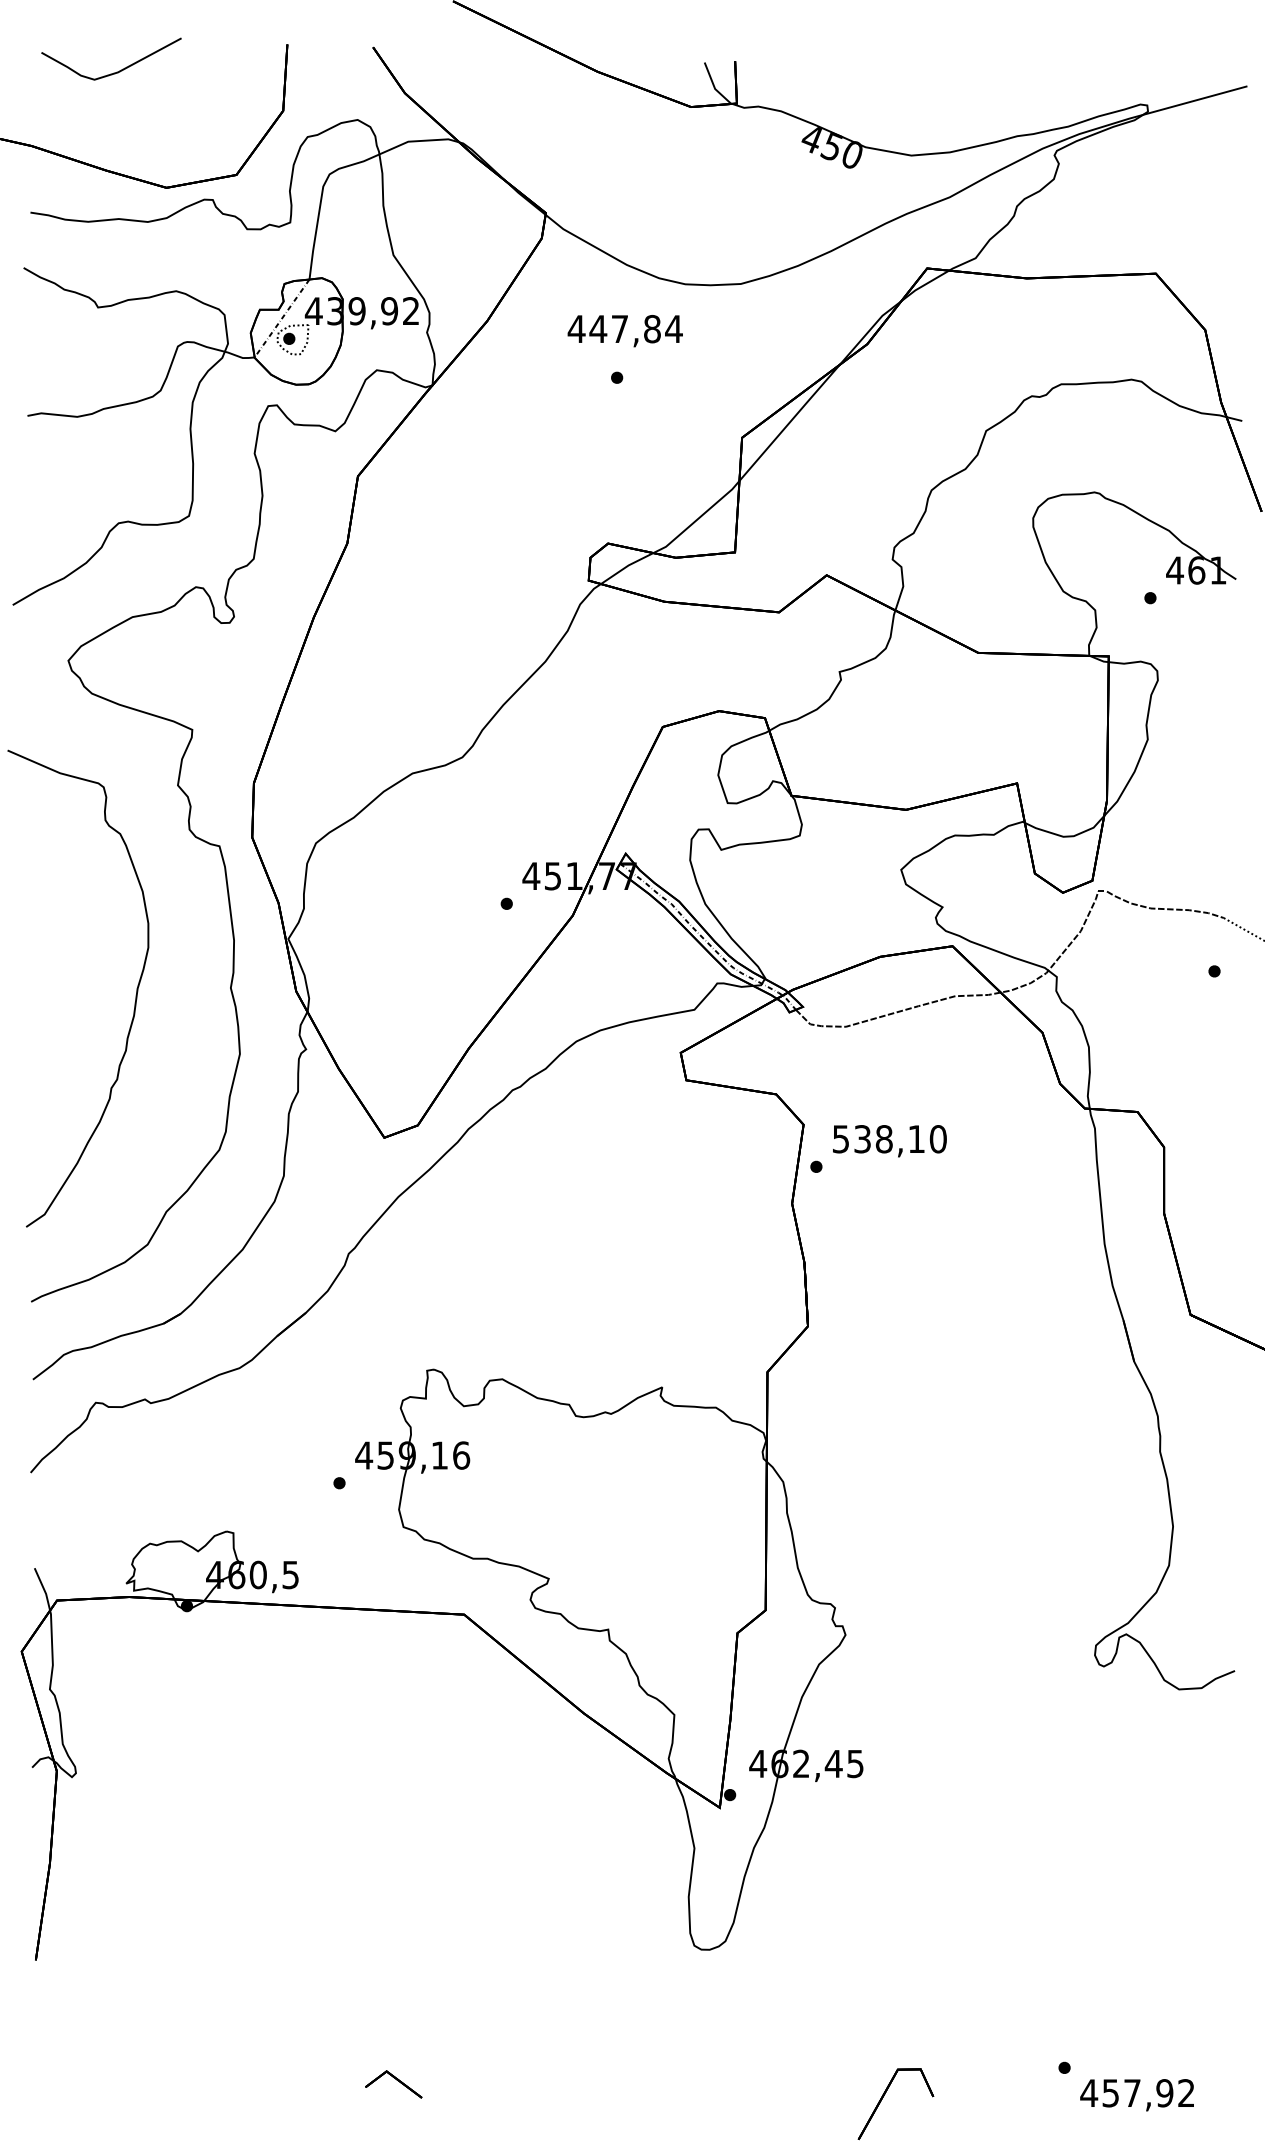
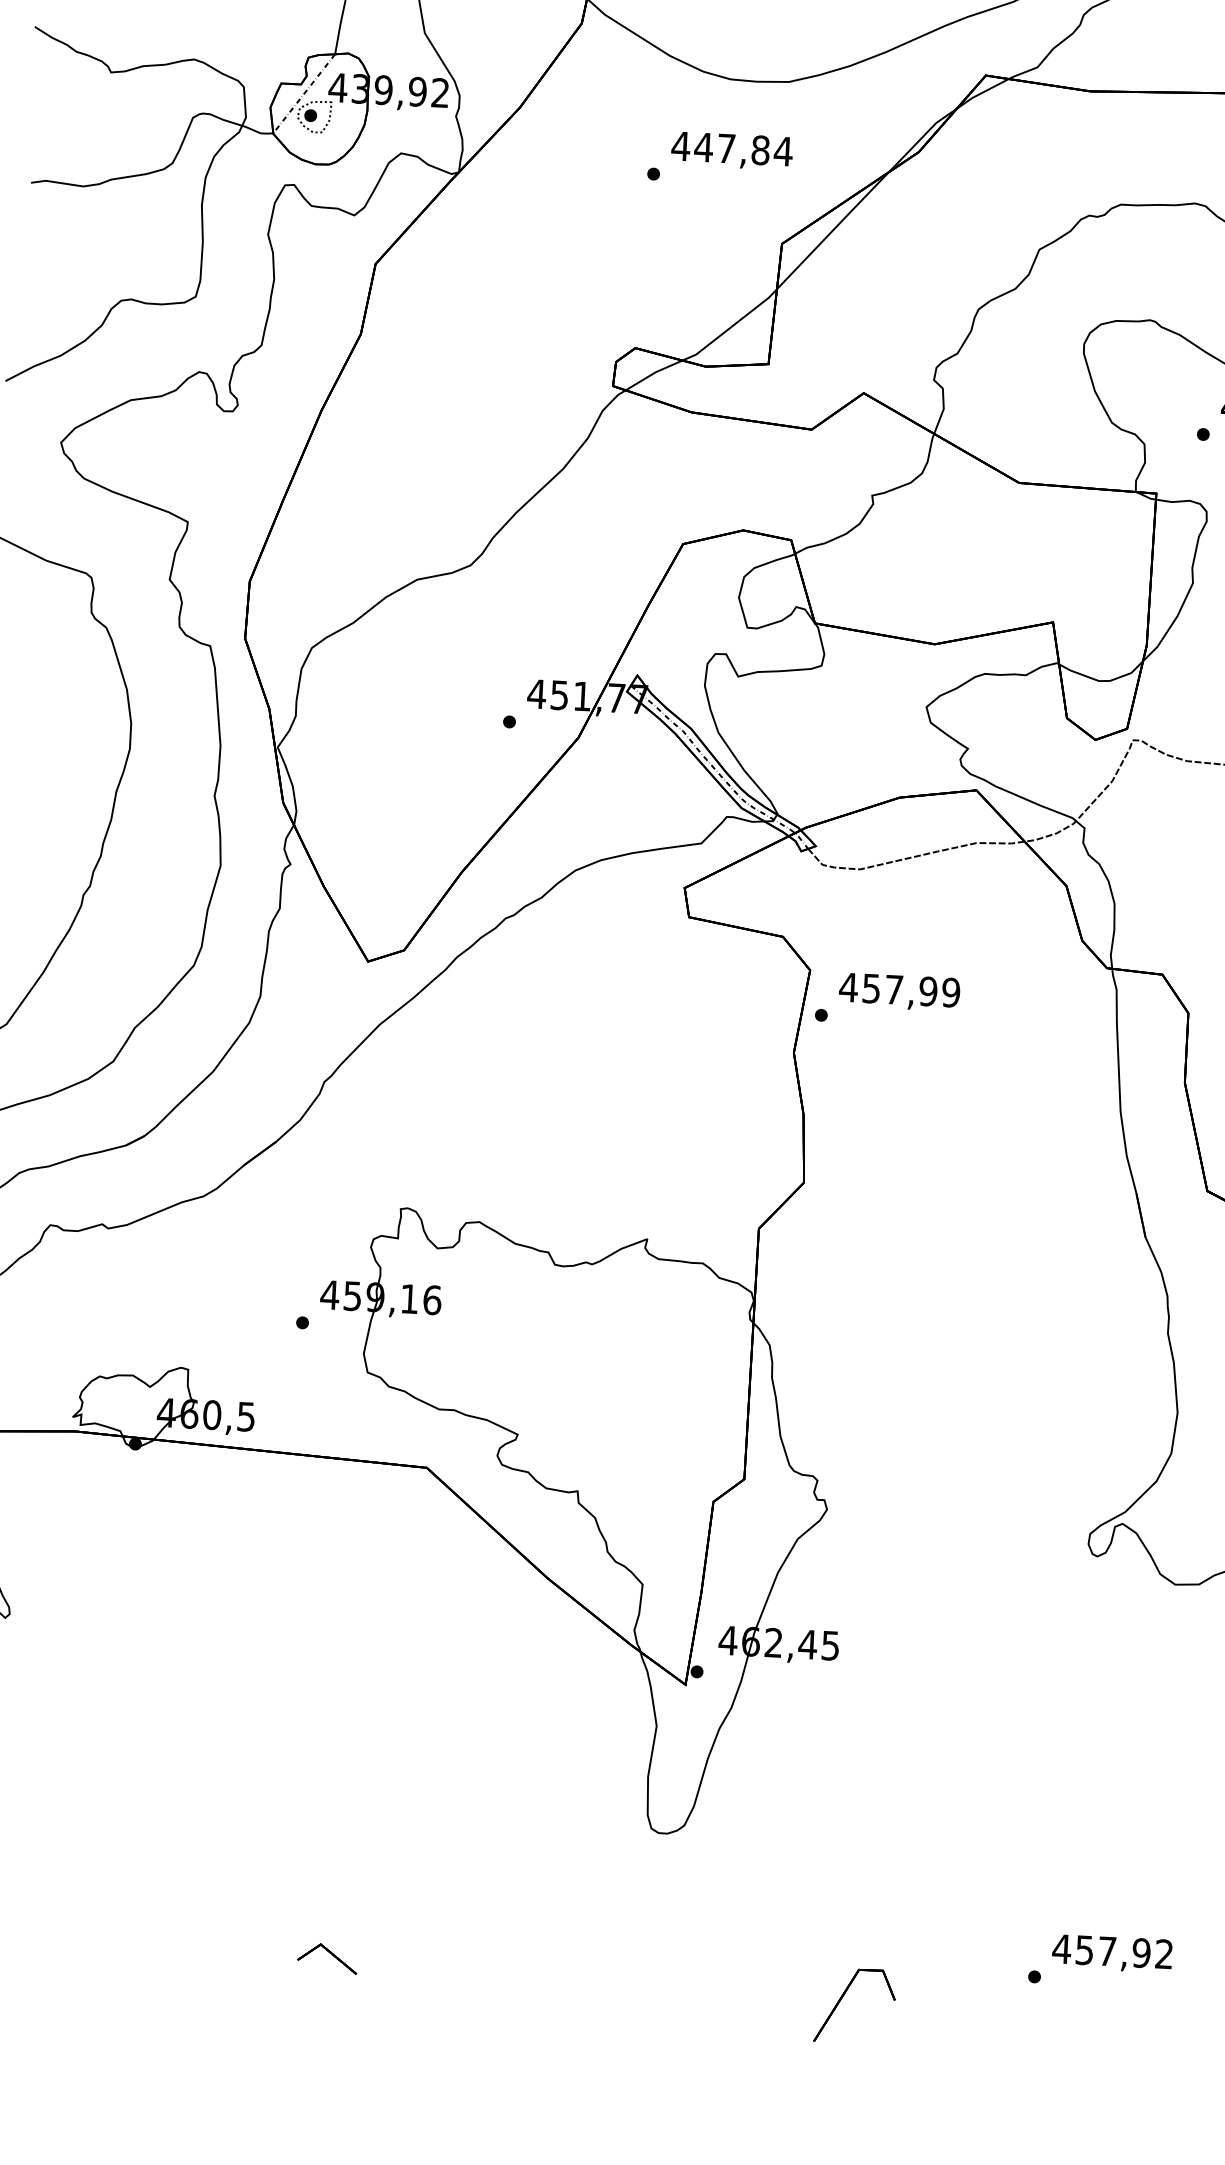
text: (624, 331) -> (731, 151), moved
text: (889, 1139) -> (899, 990), 538,10 -> 457,99
text: (1136, 2095) -> (1111, 1954), moved

